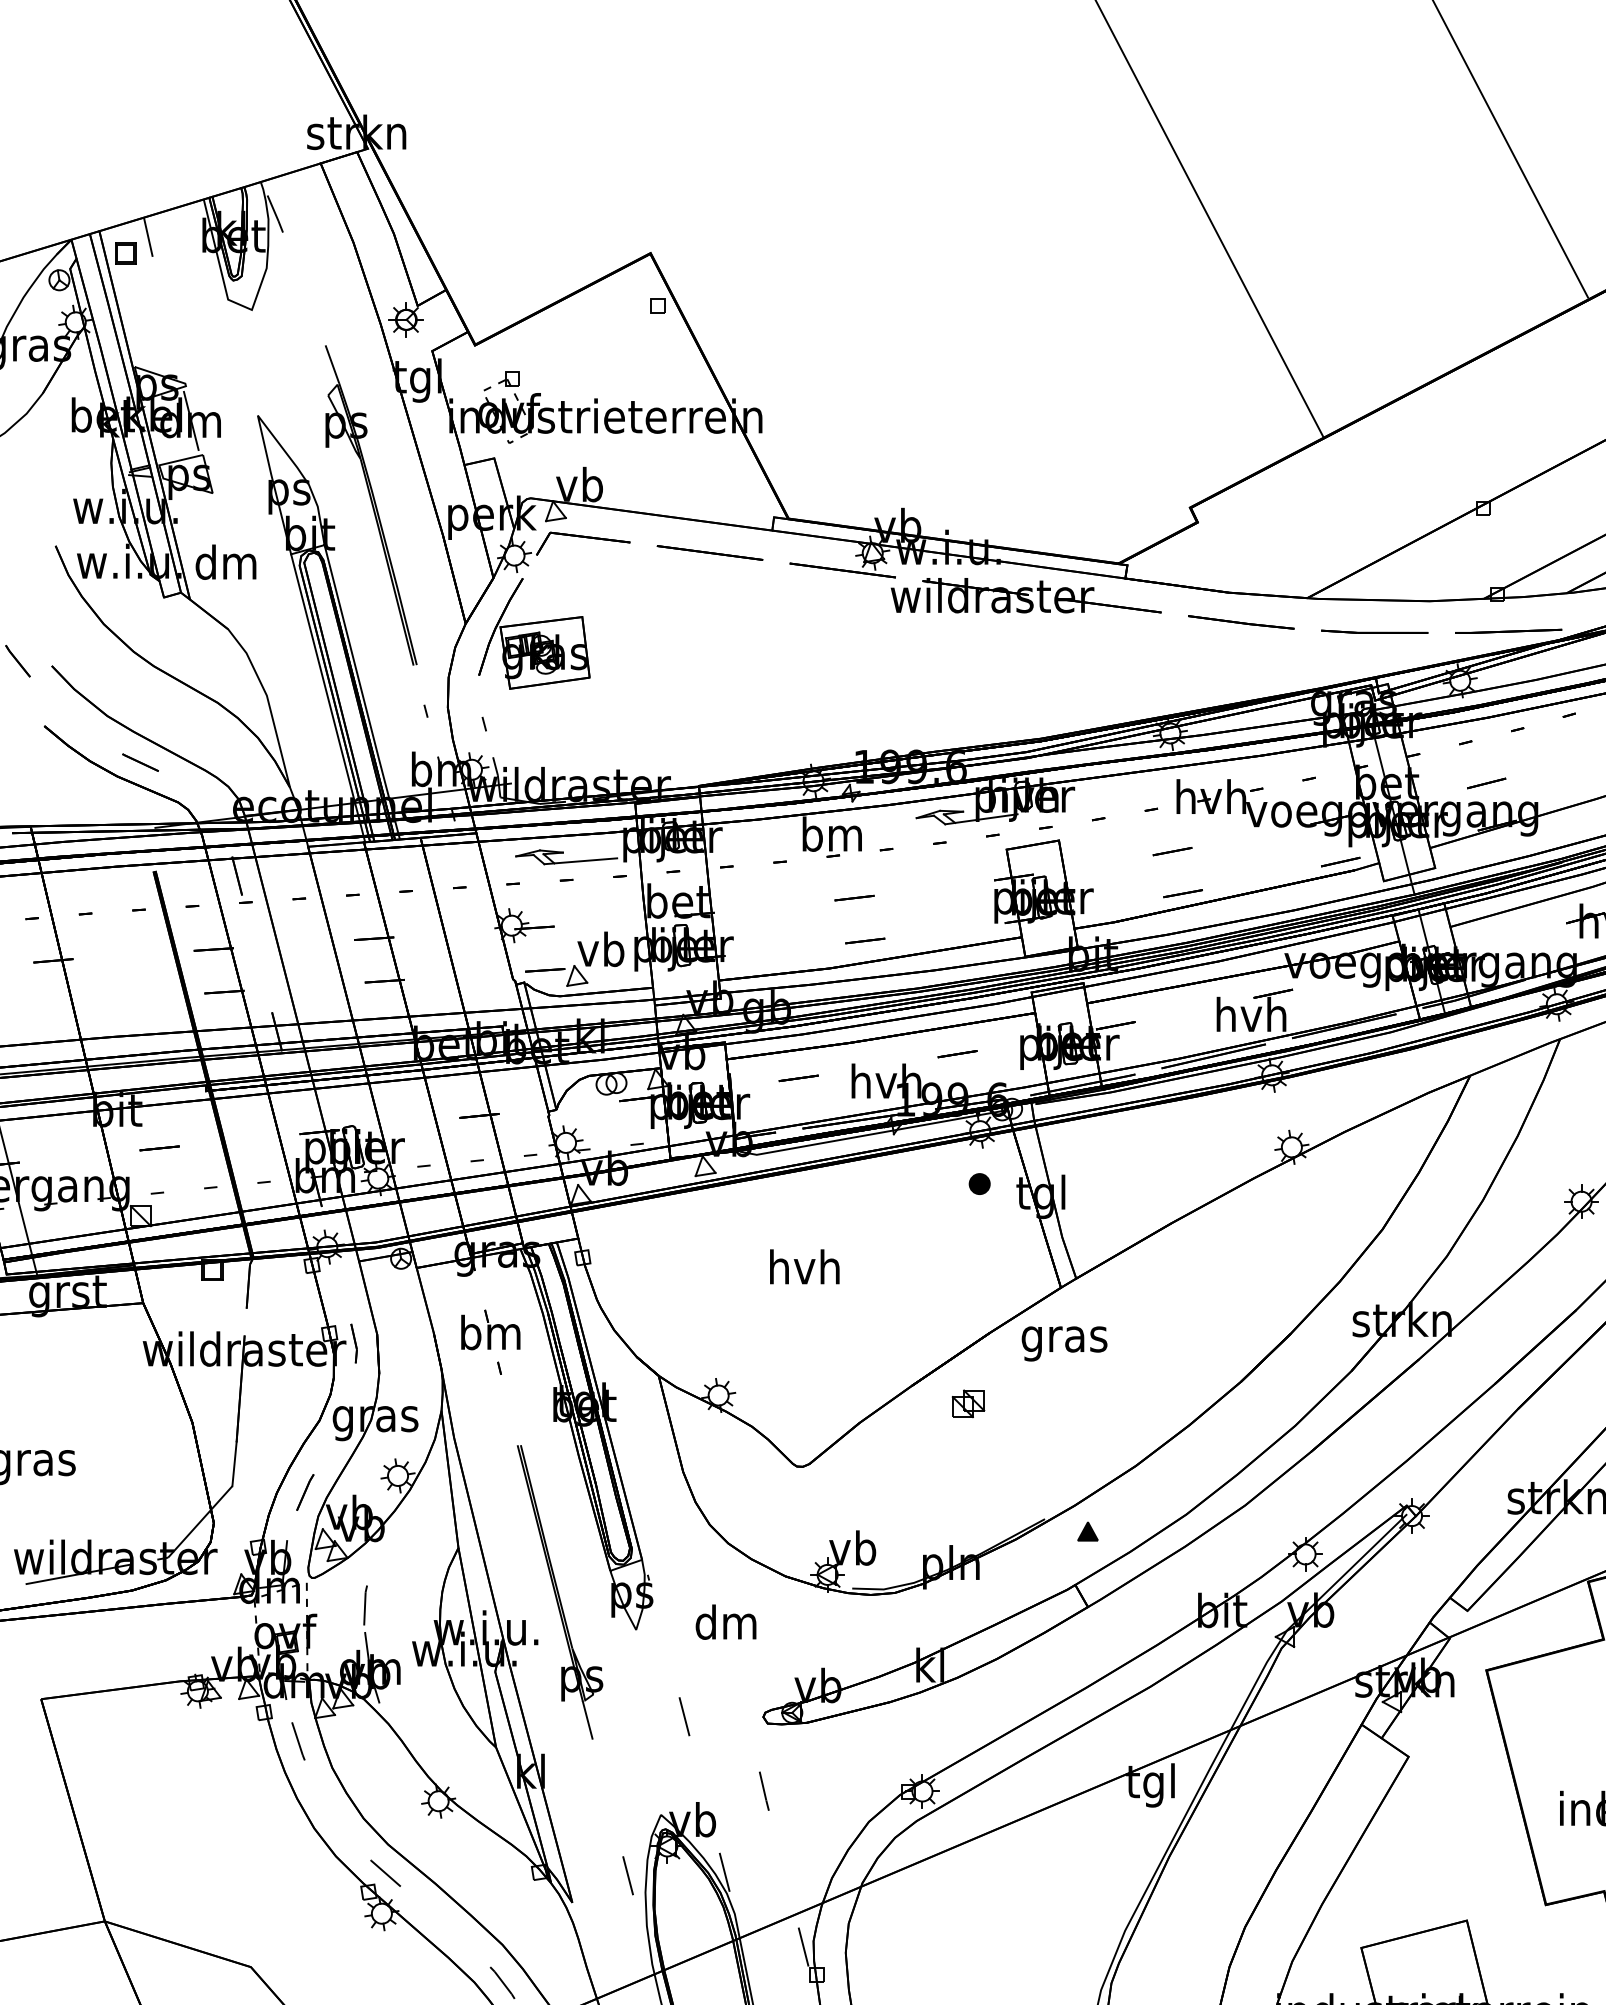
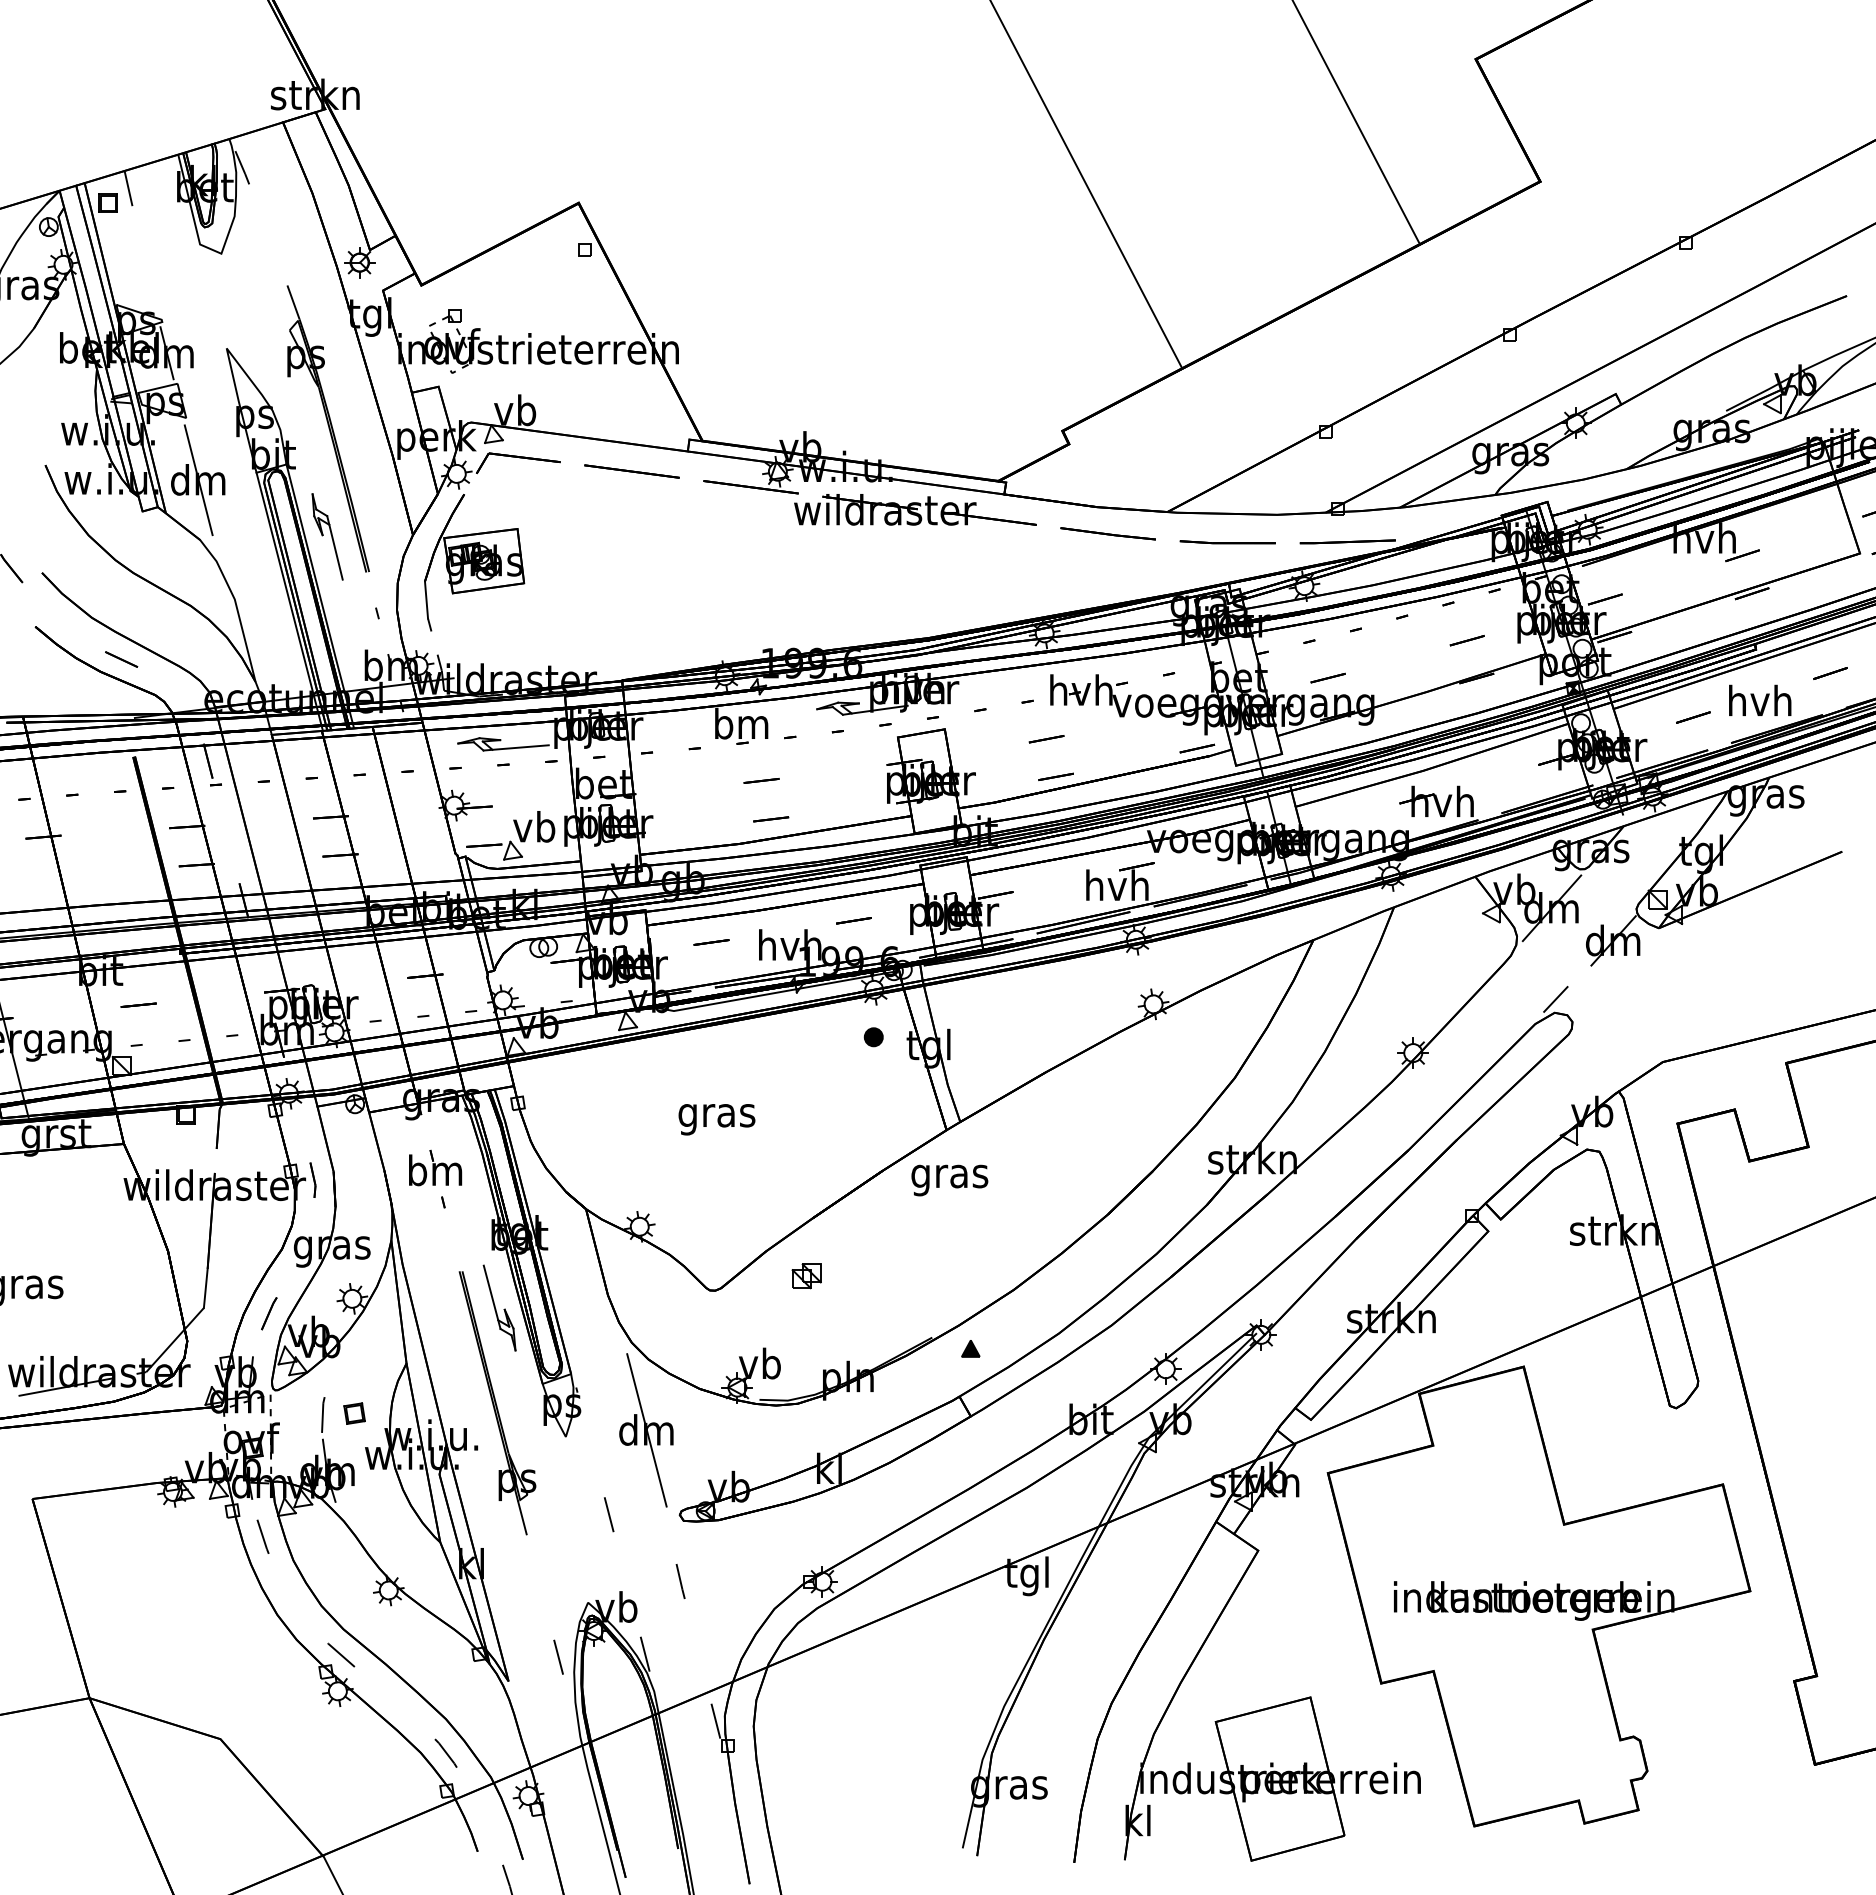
line: (226, 562) -> (198, 480), added
part: (370, 625) -> (327, 536), added
line: (480, 695) -> (426, 599), added
text: (804, 1271) -> (716, 1115), hvh -> gras
part: (968, 1404) -> (806, 1276), moved
part: (562, 1485) -> (499, 1307), added
part: (400, 1603) -> (354, 1413), added
line: (726, 1622) -> (646, 1430), added

